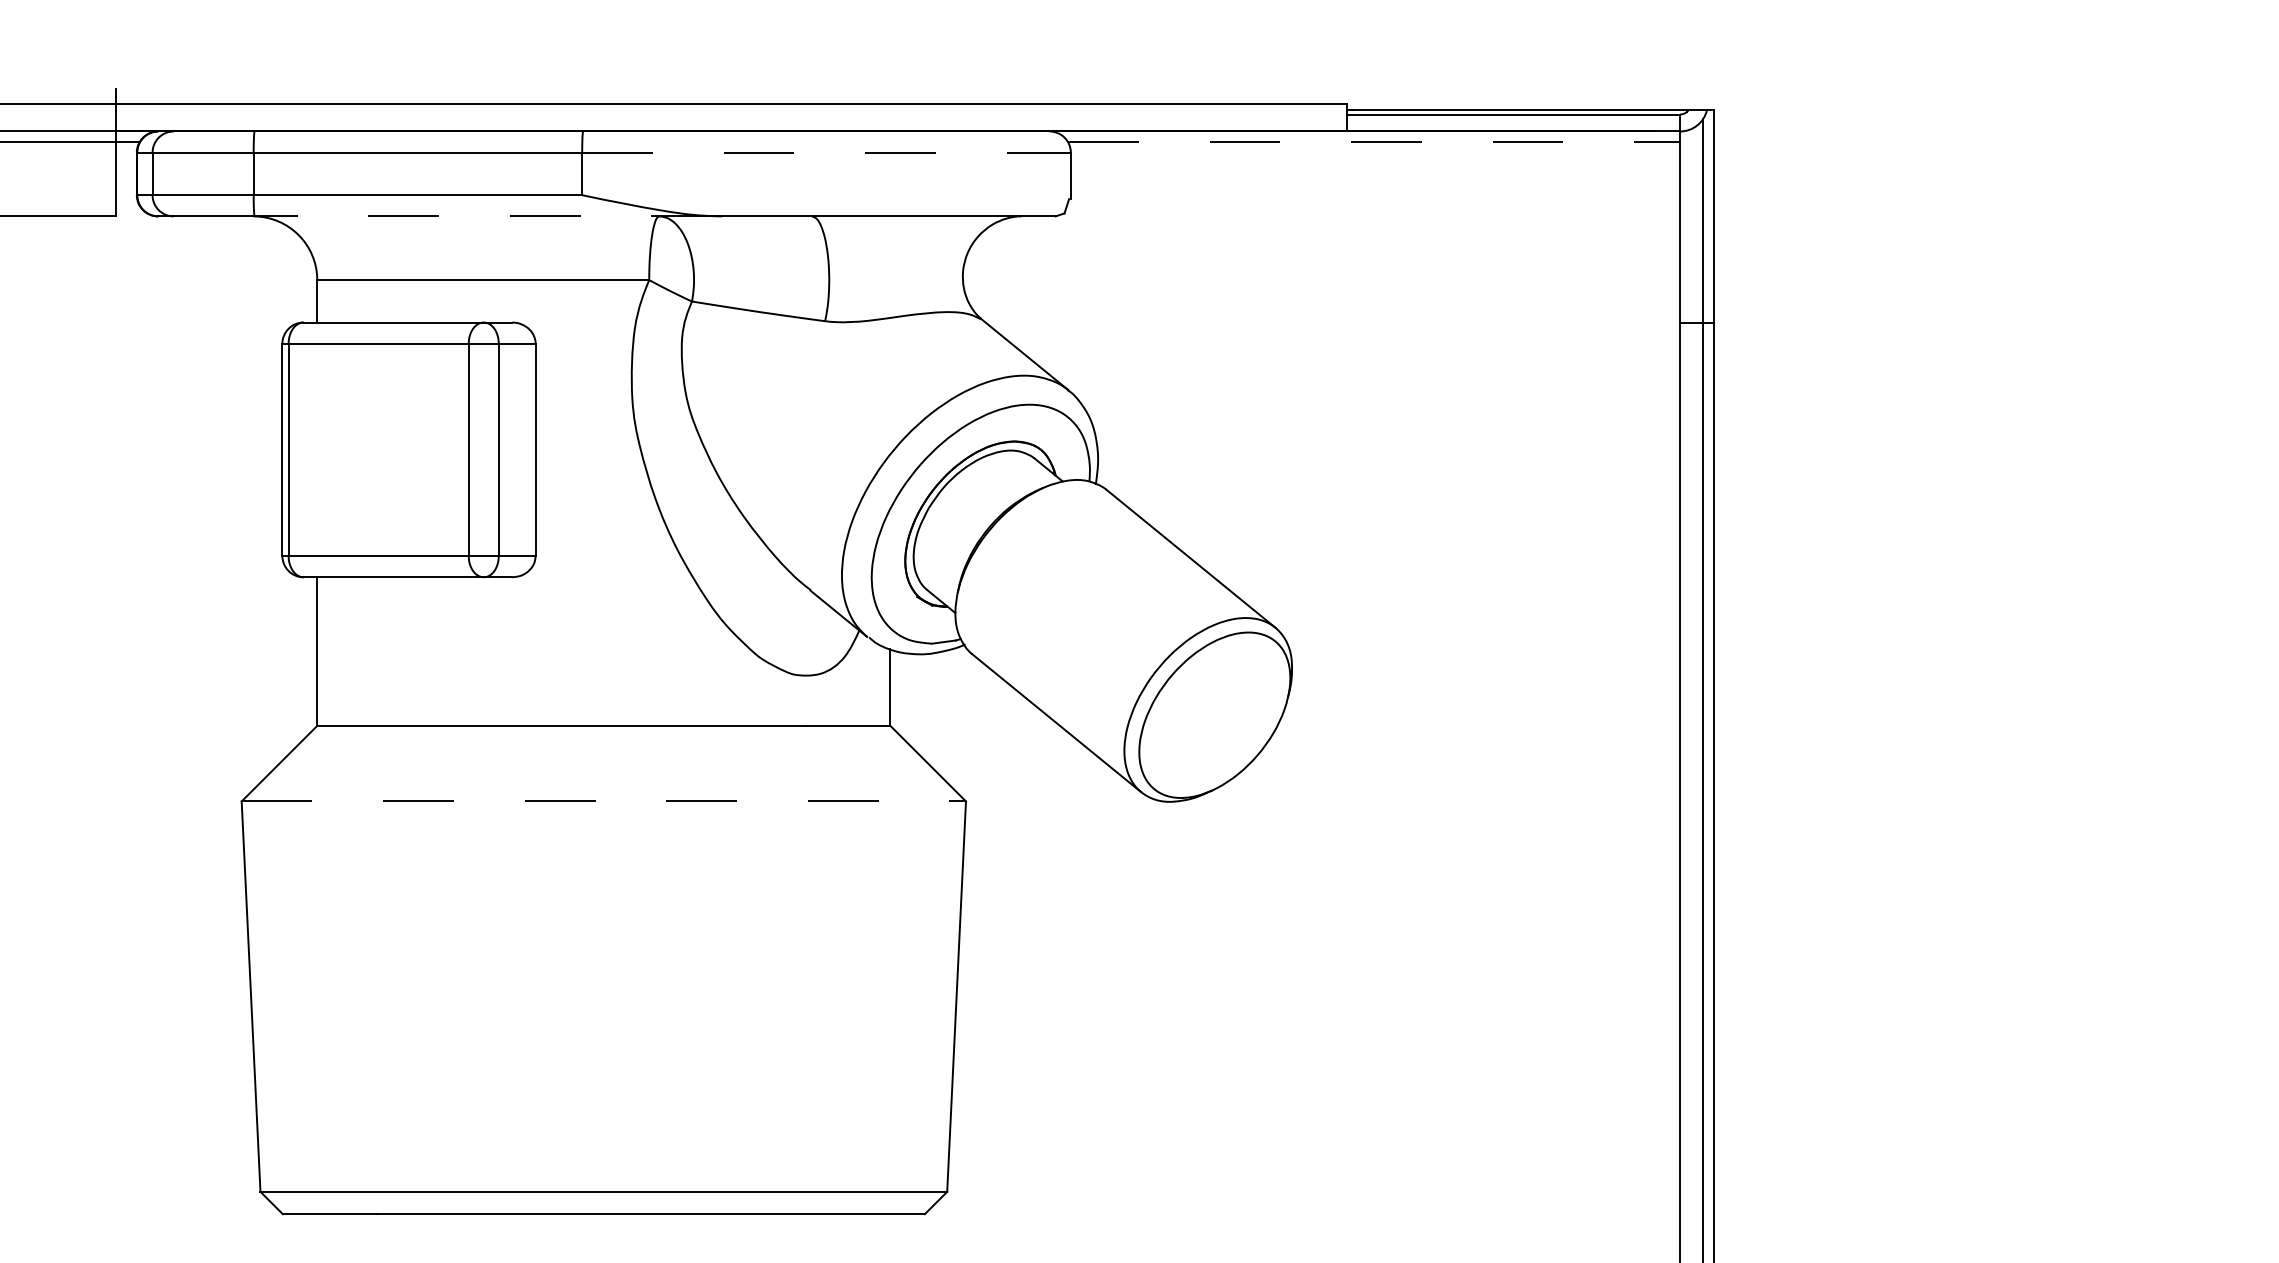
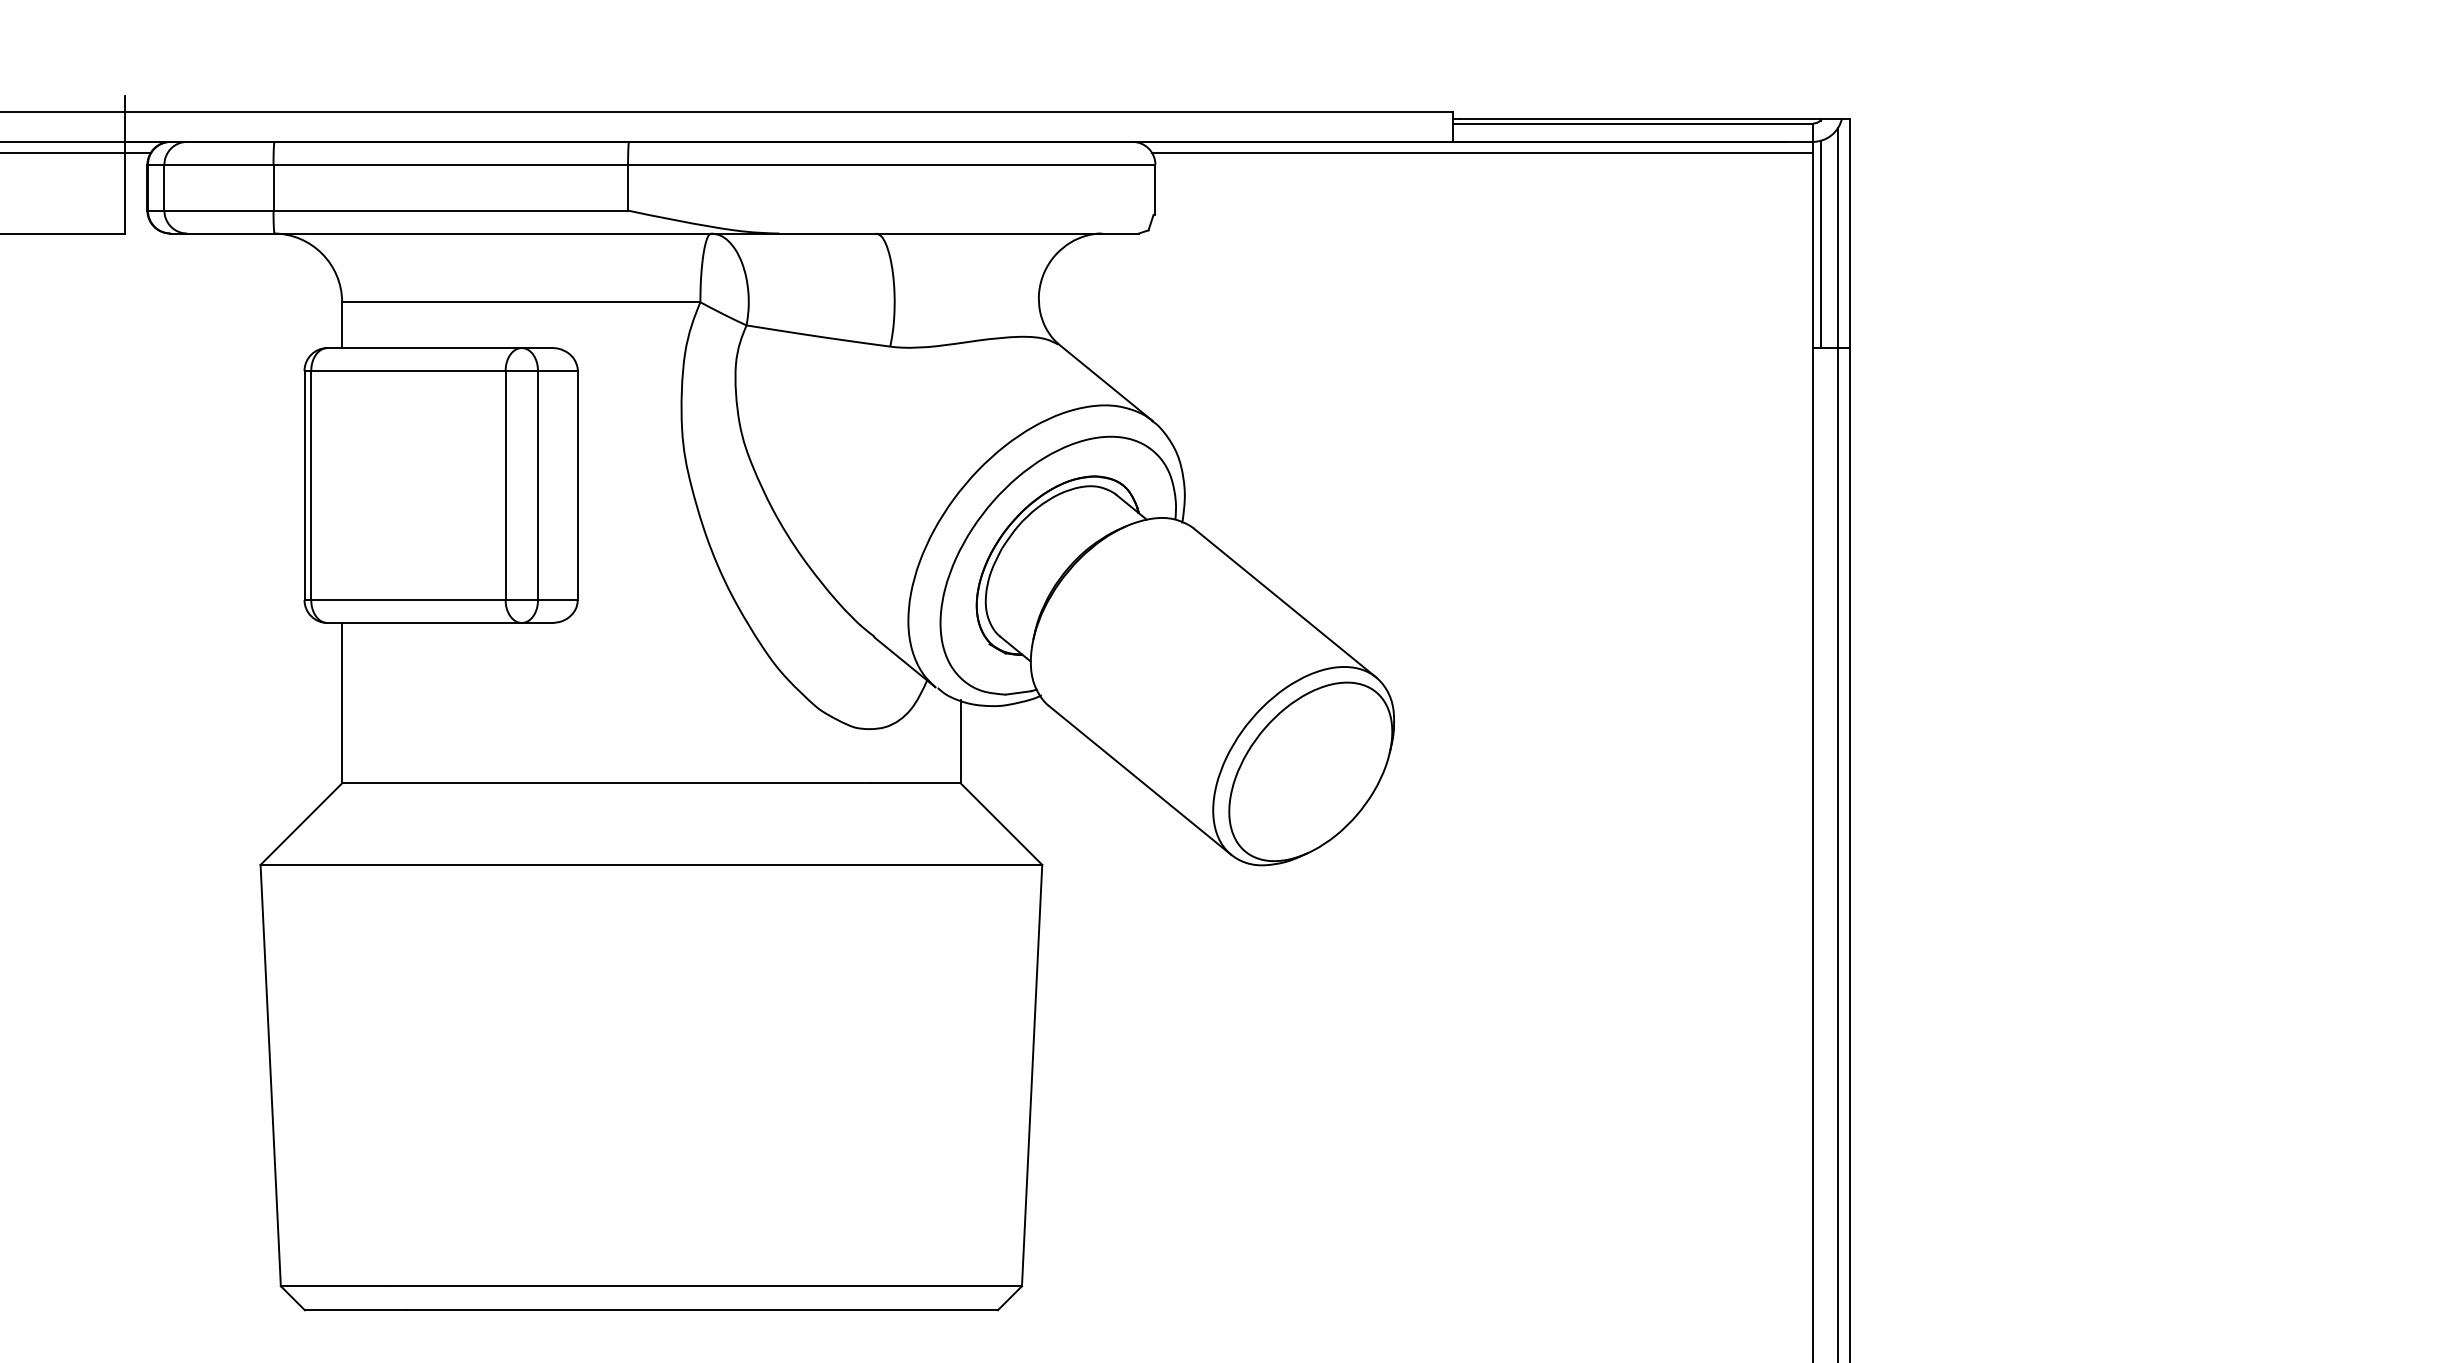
line: (1374, 142) -> (1483, 153), dashed -> solid
line: (827, 152) -> (892, 164), dashed -> solid
line: (488, 216) -> (526, 233), dashed -> solid
line: (1687, 226) -> (1820, 244), added
line: (604, 801) -> (652, 864), dashed -> solid

